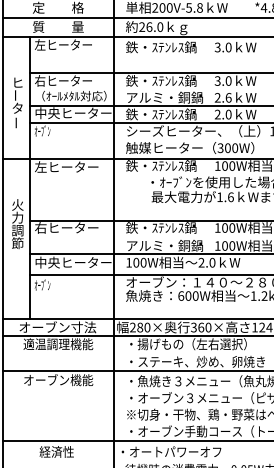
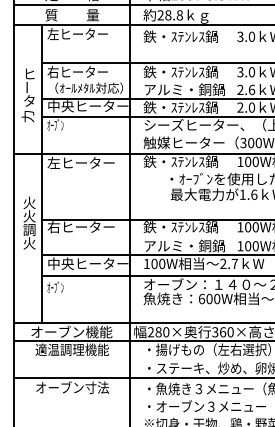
text: (154, 26) -> (173, 14), 26.0 -> 28.8
text: (16, 122) -> (28, 115), ー -> 力
text: (17, 217) -> (29, 216), 力 -> 火
text: (17, 243) -> (29, 243), 節 -> 火
text: (212, 262) -> (234, 263), 2.0 -> 2.7
text: (83, 327) -> (98, 332), オーブン寸法 -> オーブン機能
text: (81, 380) -> (96, 388), オーブン機能 -> オーブン寸法

